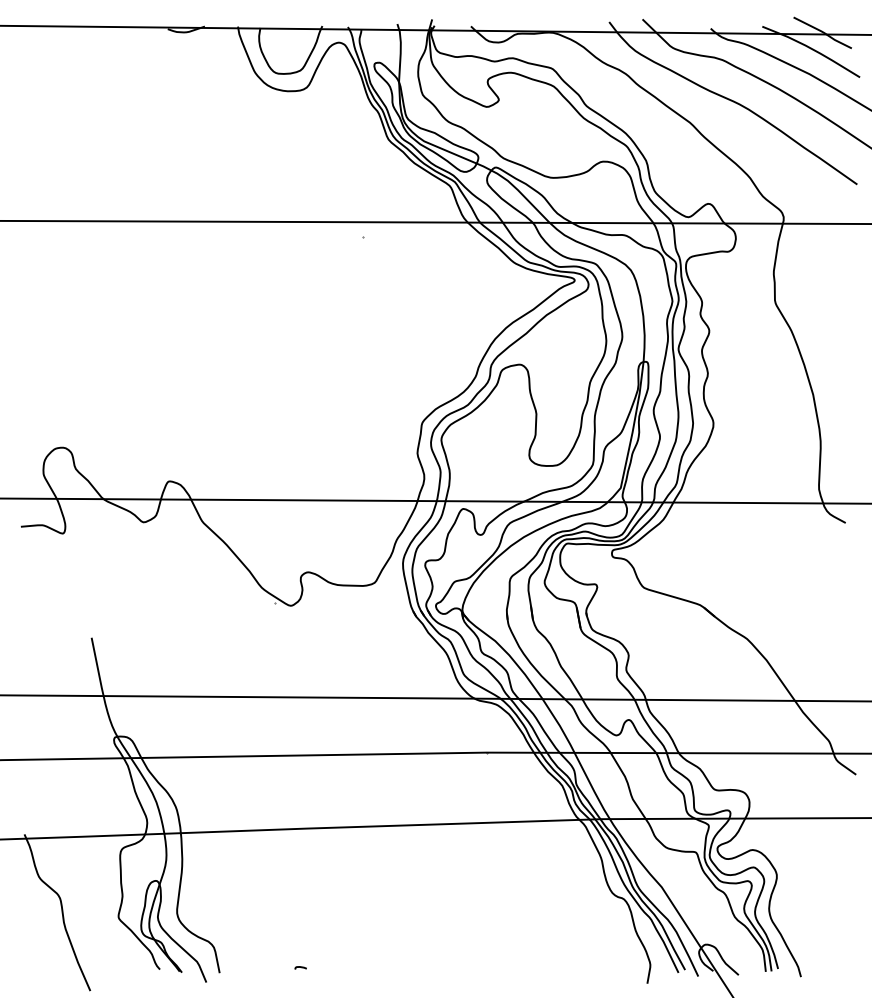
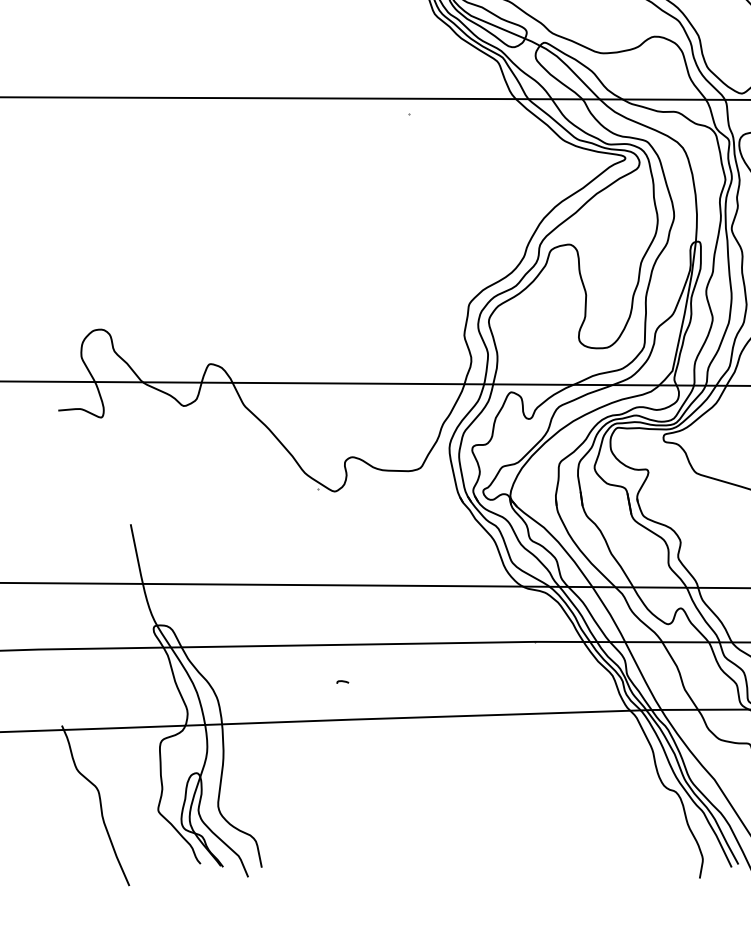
curve: (300, 967) -> (342, 681), moved

